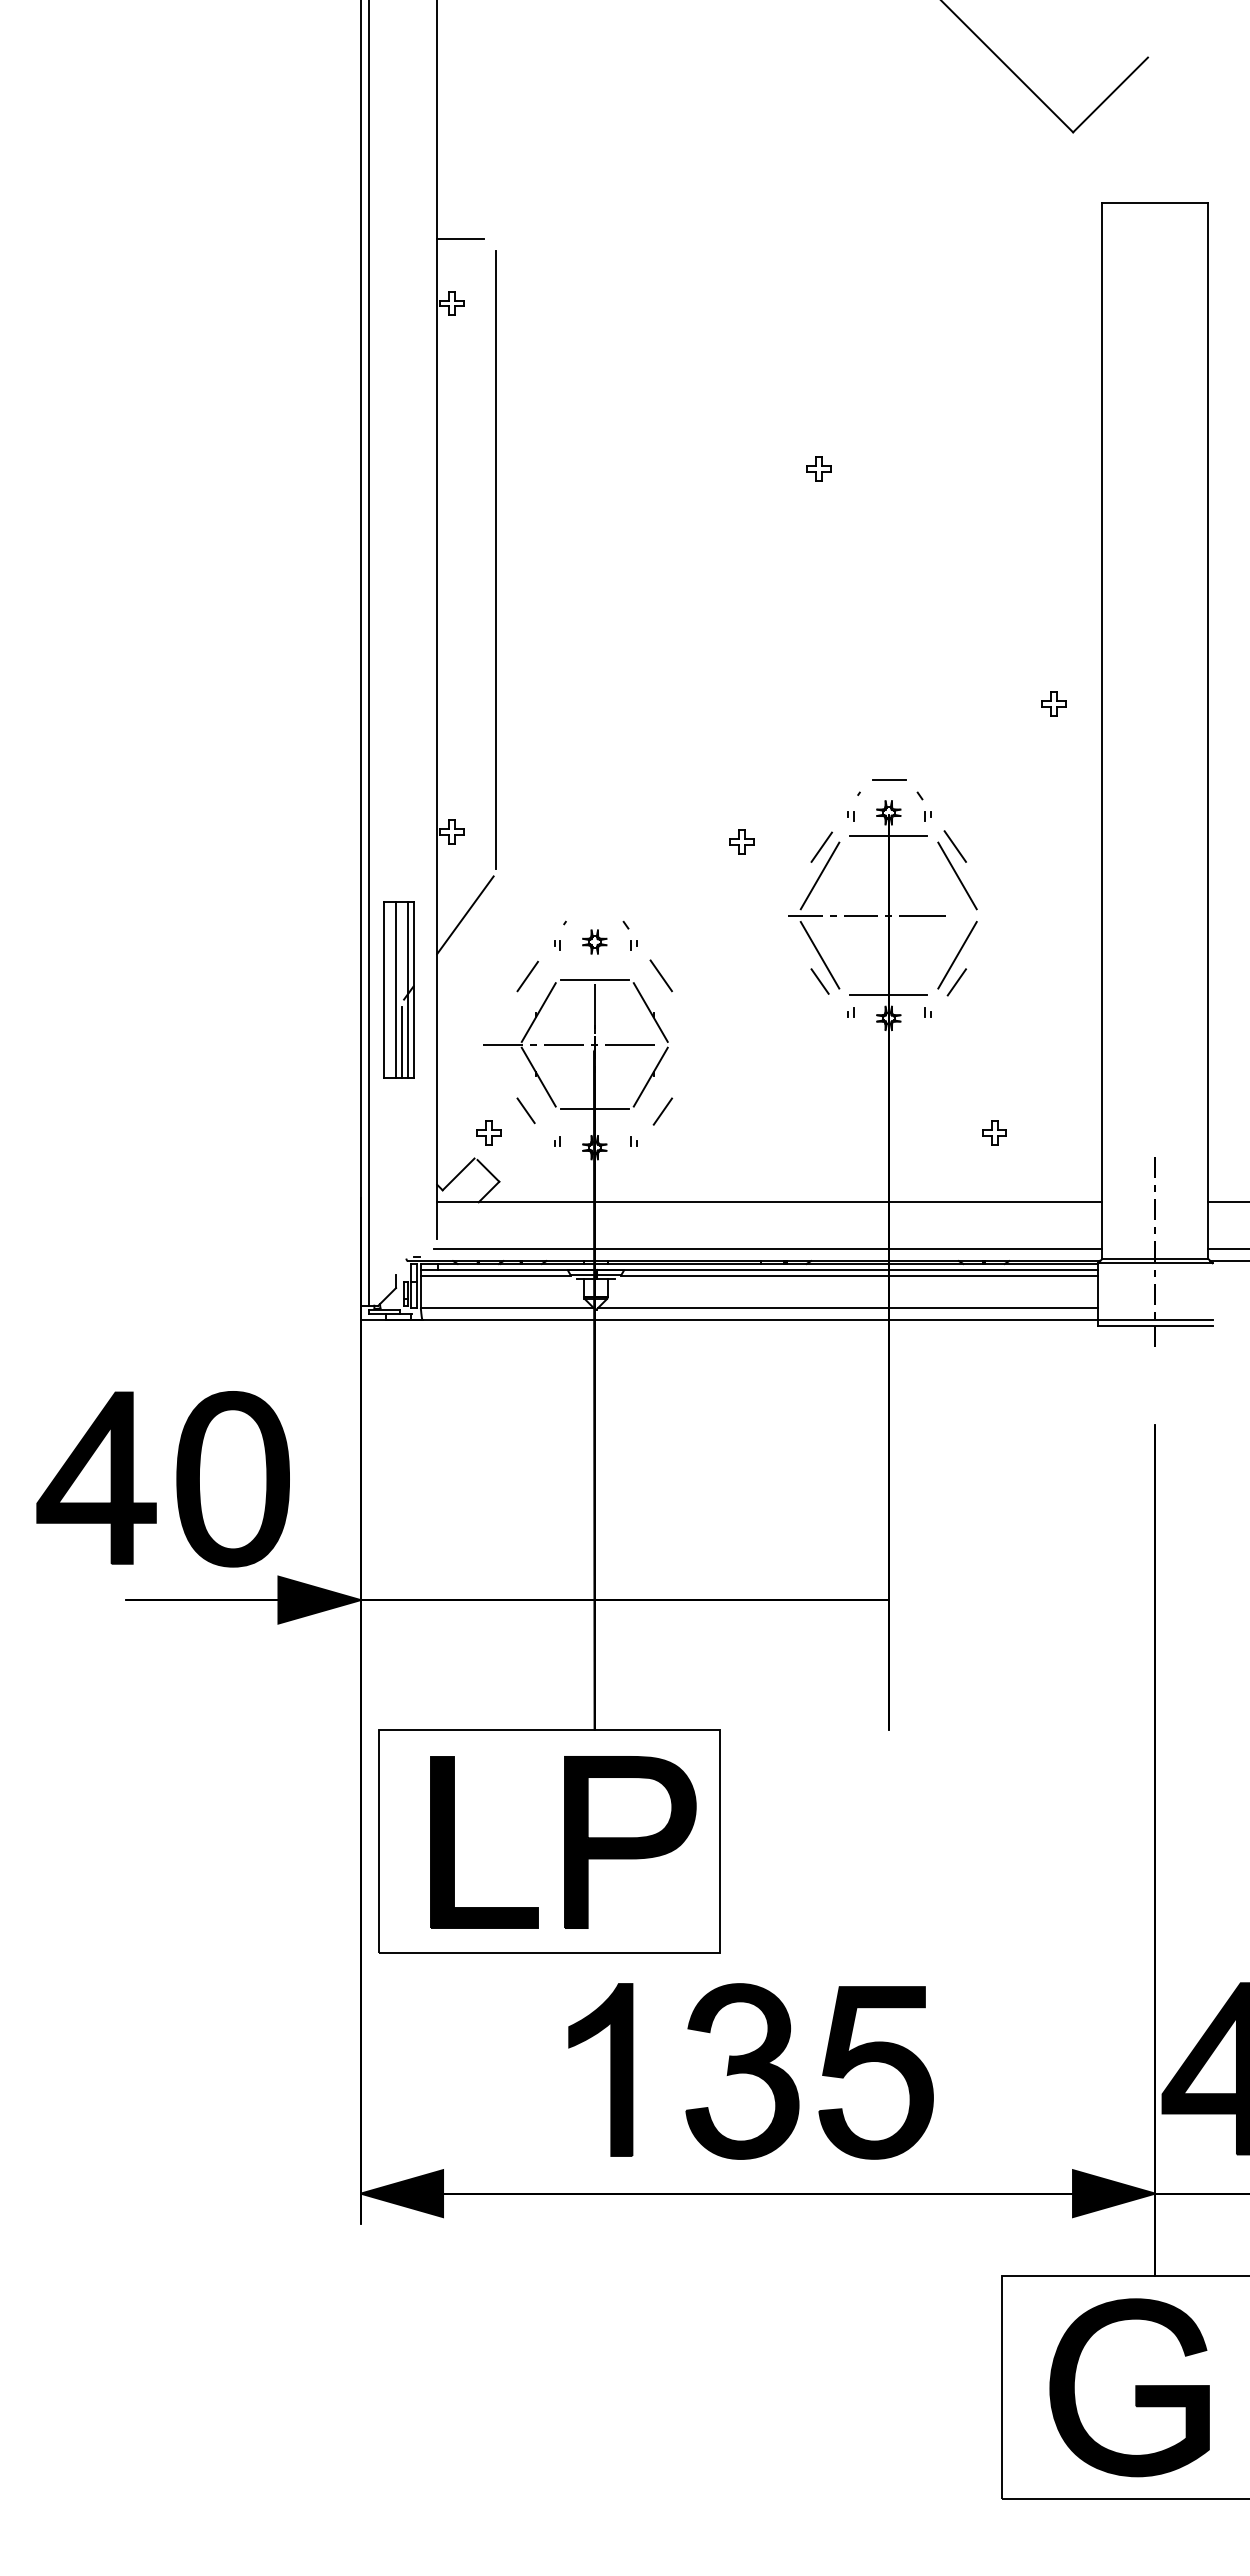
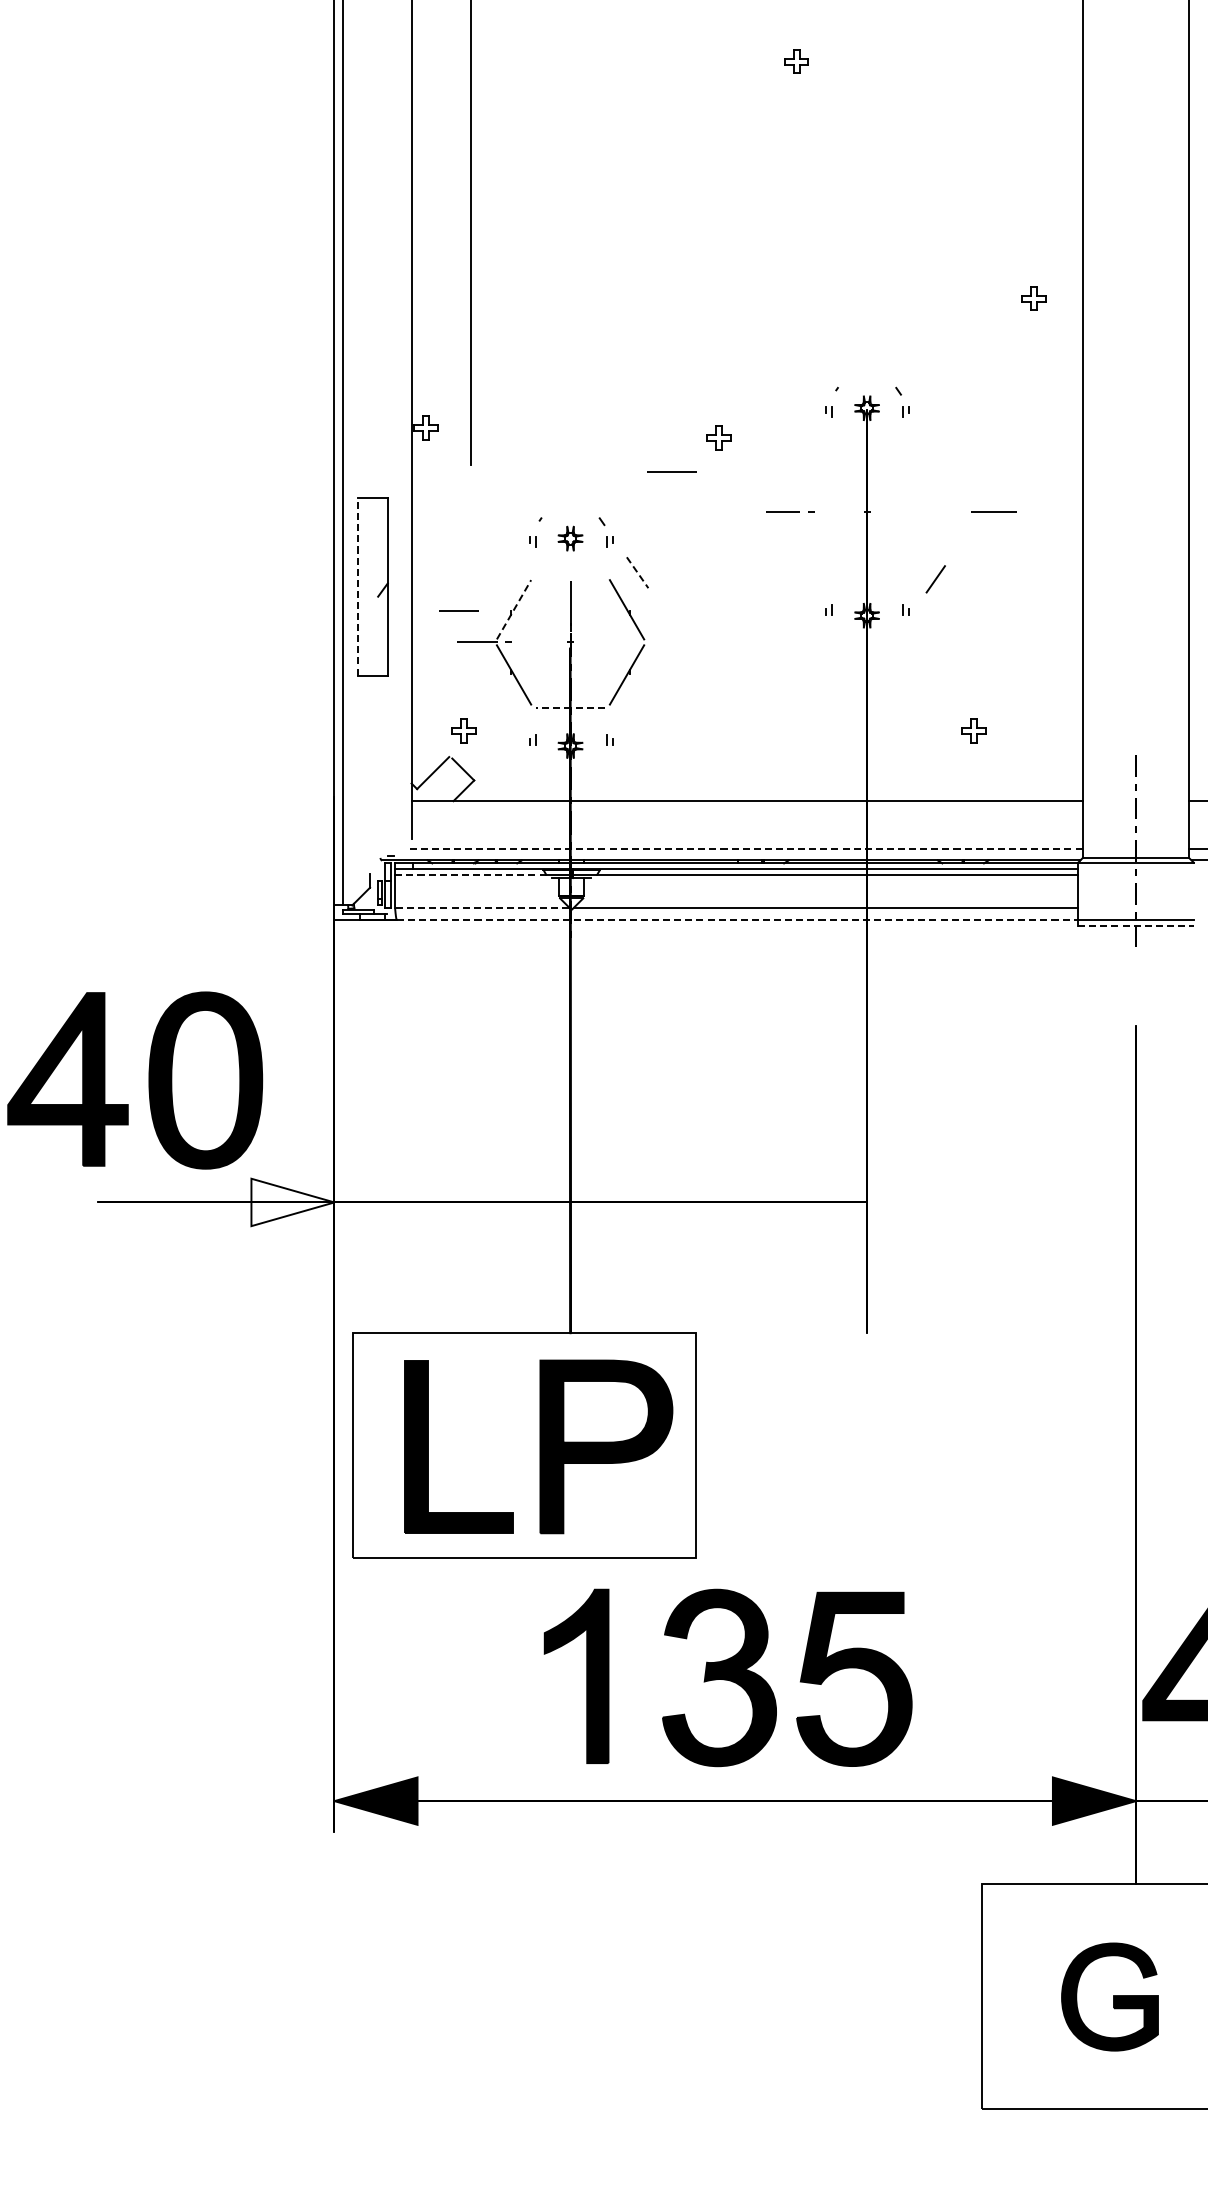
line: (888, 780) -> (866, 375), removed
line: (888, 836) -> (866, 432), removed
line: (821, 846) -> (799, 442), removed
line: (955, 846) -> (934, 442), removed
line: (819, 875) -> (797, 471), removed
line: (957, 875) -> (936, 471), removed
line: (465, 915) -> (440, 511), removed
line: (860, 915) -> (838, 511), removed
line: (922, 915) -> (993, 511), moved
line: (819, 955) -> (797, 552), removed
line: (957, 955) -> (936, 552), removed
line: (661, 975) -> (637, 572), solid -> dashed
line: (527, 976) -> (502, 573), removed
line: (594, 980) -> (570, 577), removed
line: (819, 981) -> (797, 578), removed
line: (384, 989) -> (358, 586), solid -> dashed
line: (395, 989) -> (369, 586), removed
line: (407, 989) -> (381, 586), removed
line: (888, 994) -> (866, 591), removed
line: (538, 1012) -> (513, 609), solid -> dashed
line: (401, 1041) -> (375, 638), removed
line: (563, 1044) -> (458, 610), moved
line: (629, 1044) -> (671, 471), moved
line: (594, 1109) -> (570, 707), solid -> dashed
line: (525, 1110) -> (500, 708), removed
line: (662, 1111) -> (638, 709), removed
line: (767, 1249) -> (744, 848), solid -> dashed
line: (495, 1275) -> (470, 875), solid -> dashed
line: (506, 1308) -> (481, 908), solid -> dashed
line: (760, 1319) -> (737, 919), solid -> dashed
line: (1155, 1326) -> (1136, 926), solid -> dashed
fill: (319, 1599) -> (292, 1201), removed
part: (1129, 2387) -> (1109, 1996), size x0.6

